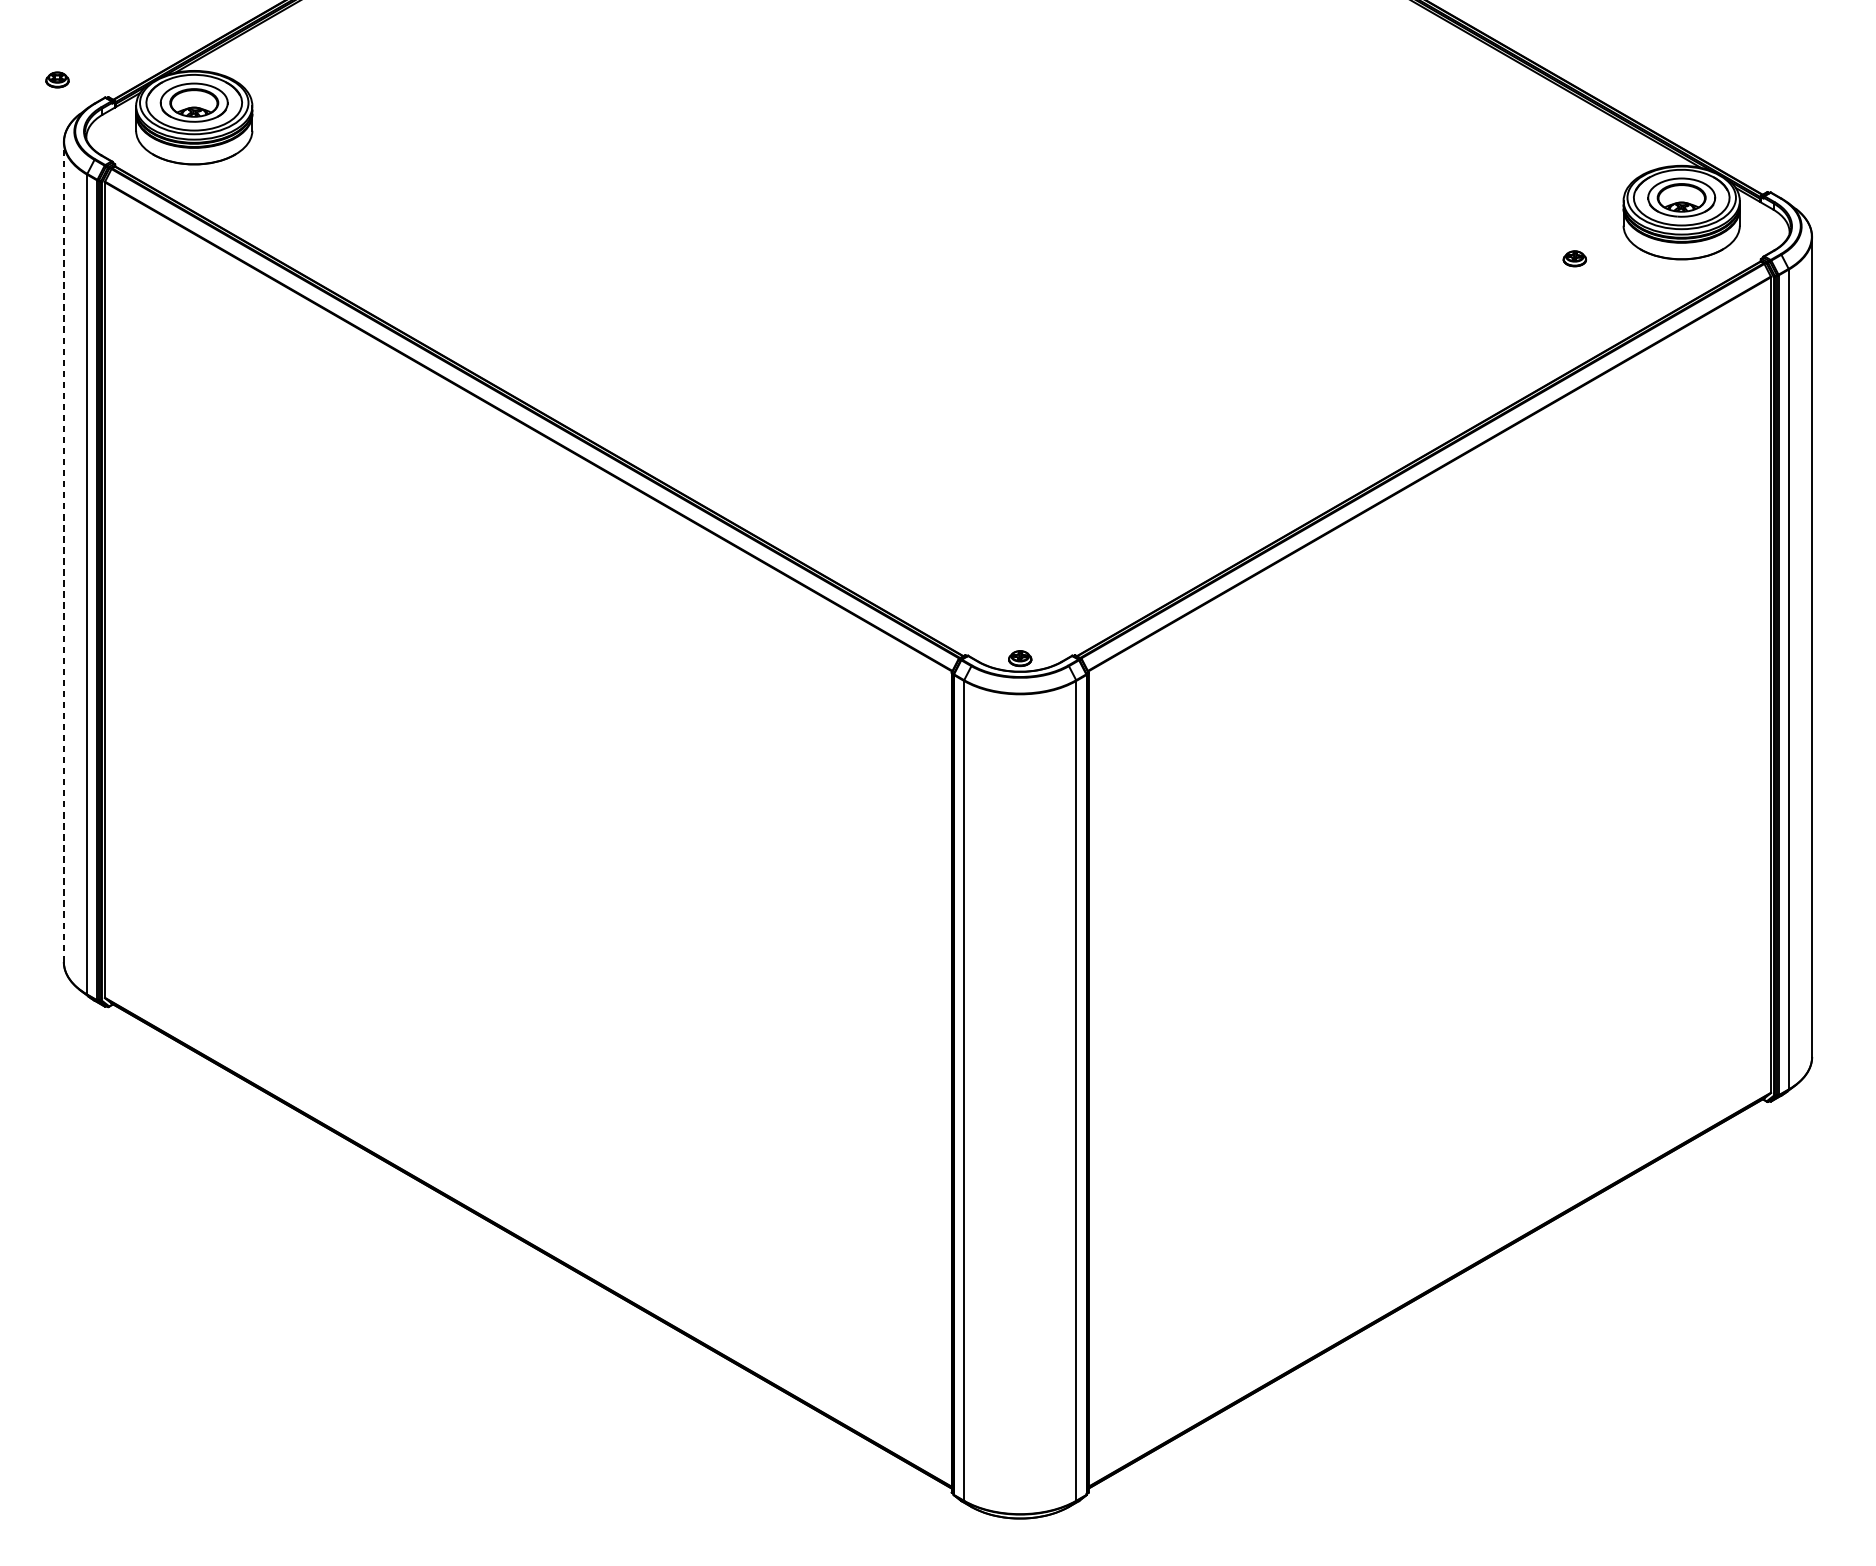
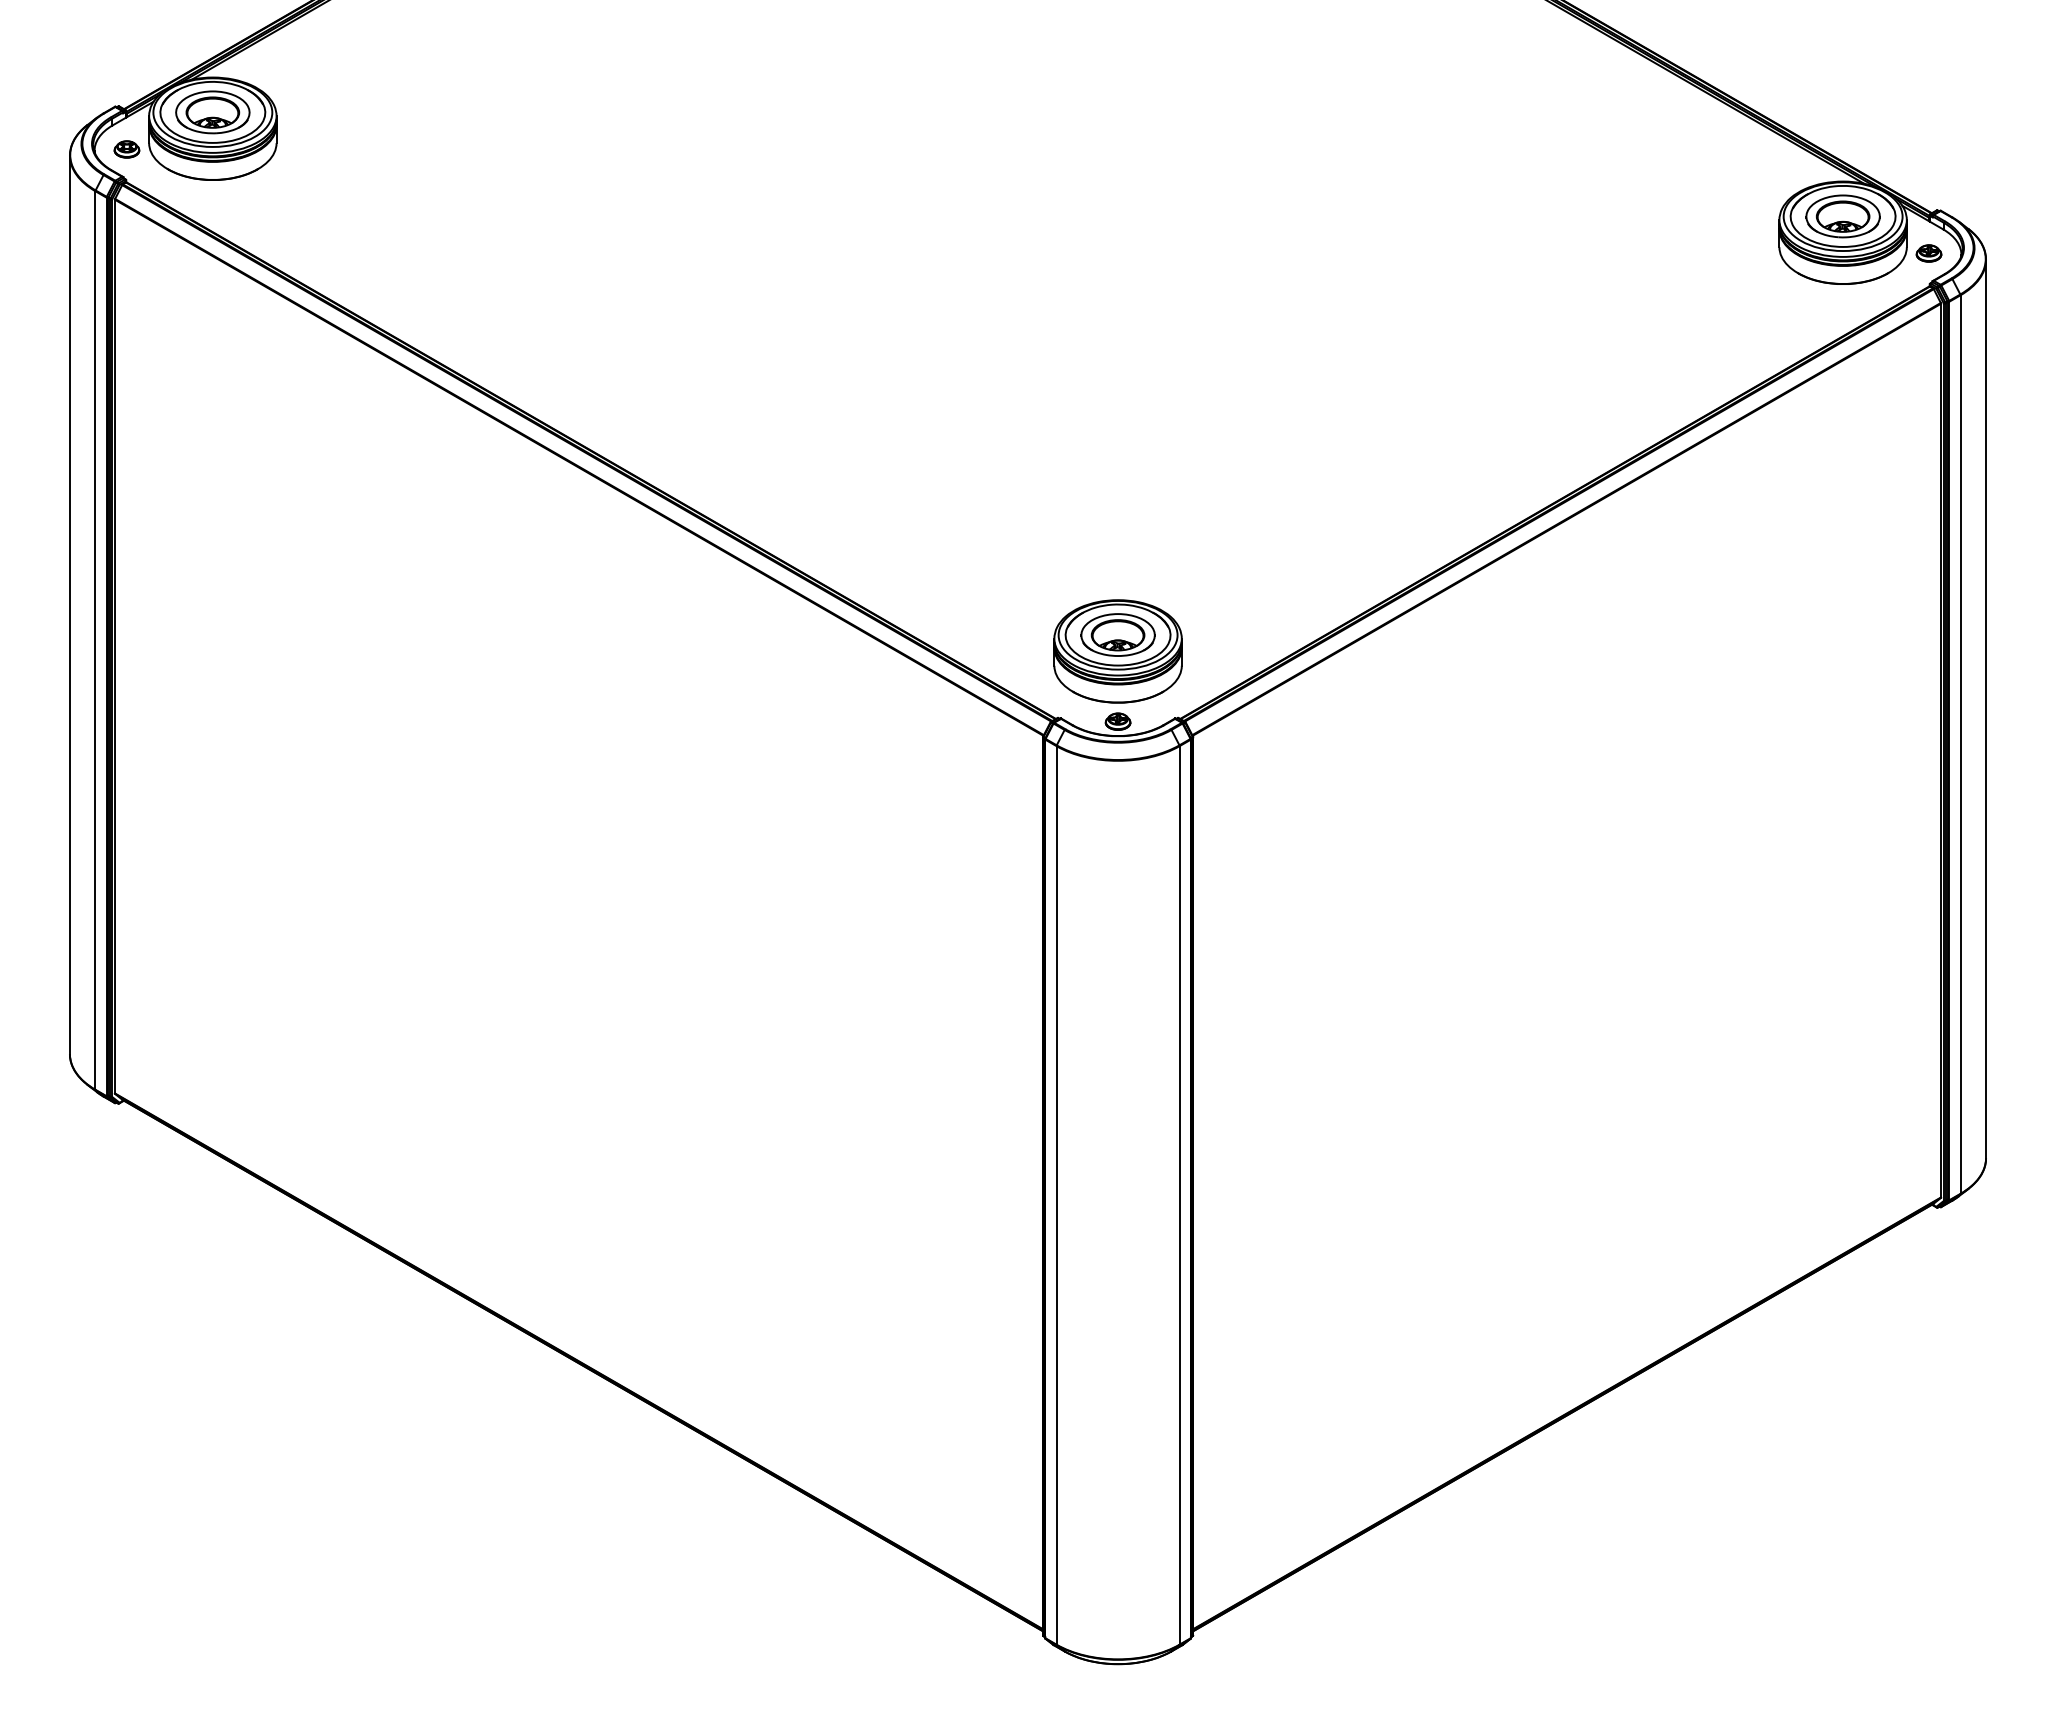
part: (57, 79) -> (126, 149), moved
part: (1574, 258) -> (1928, 253), moved
line: (63, 551) -> (69, 604), dashed -> solid
part: (1019, 594) -> (1117, 651), added

